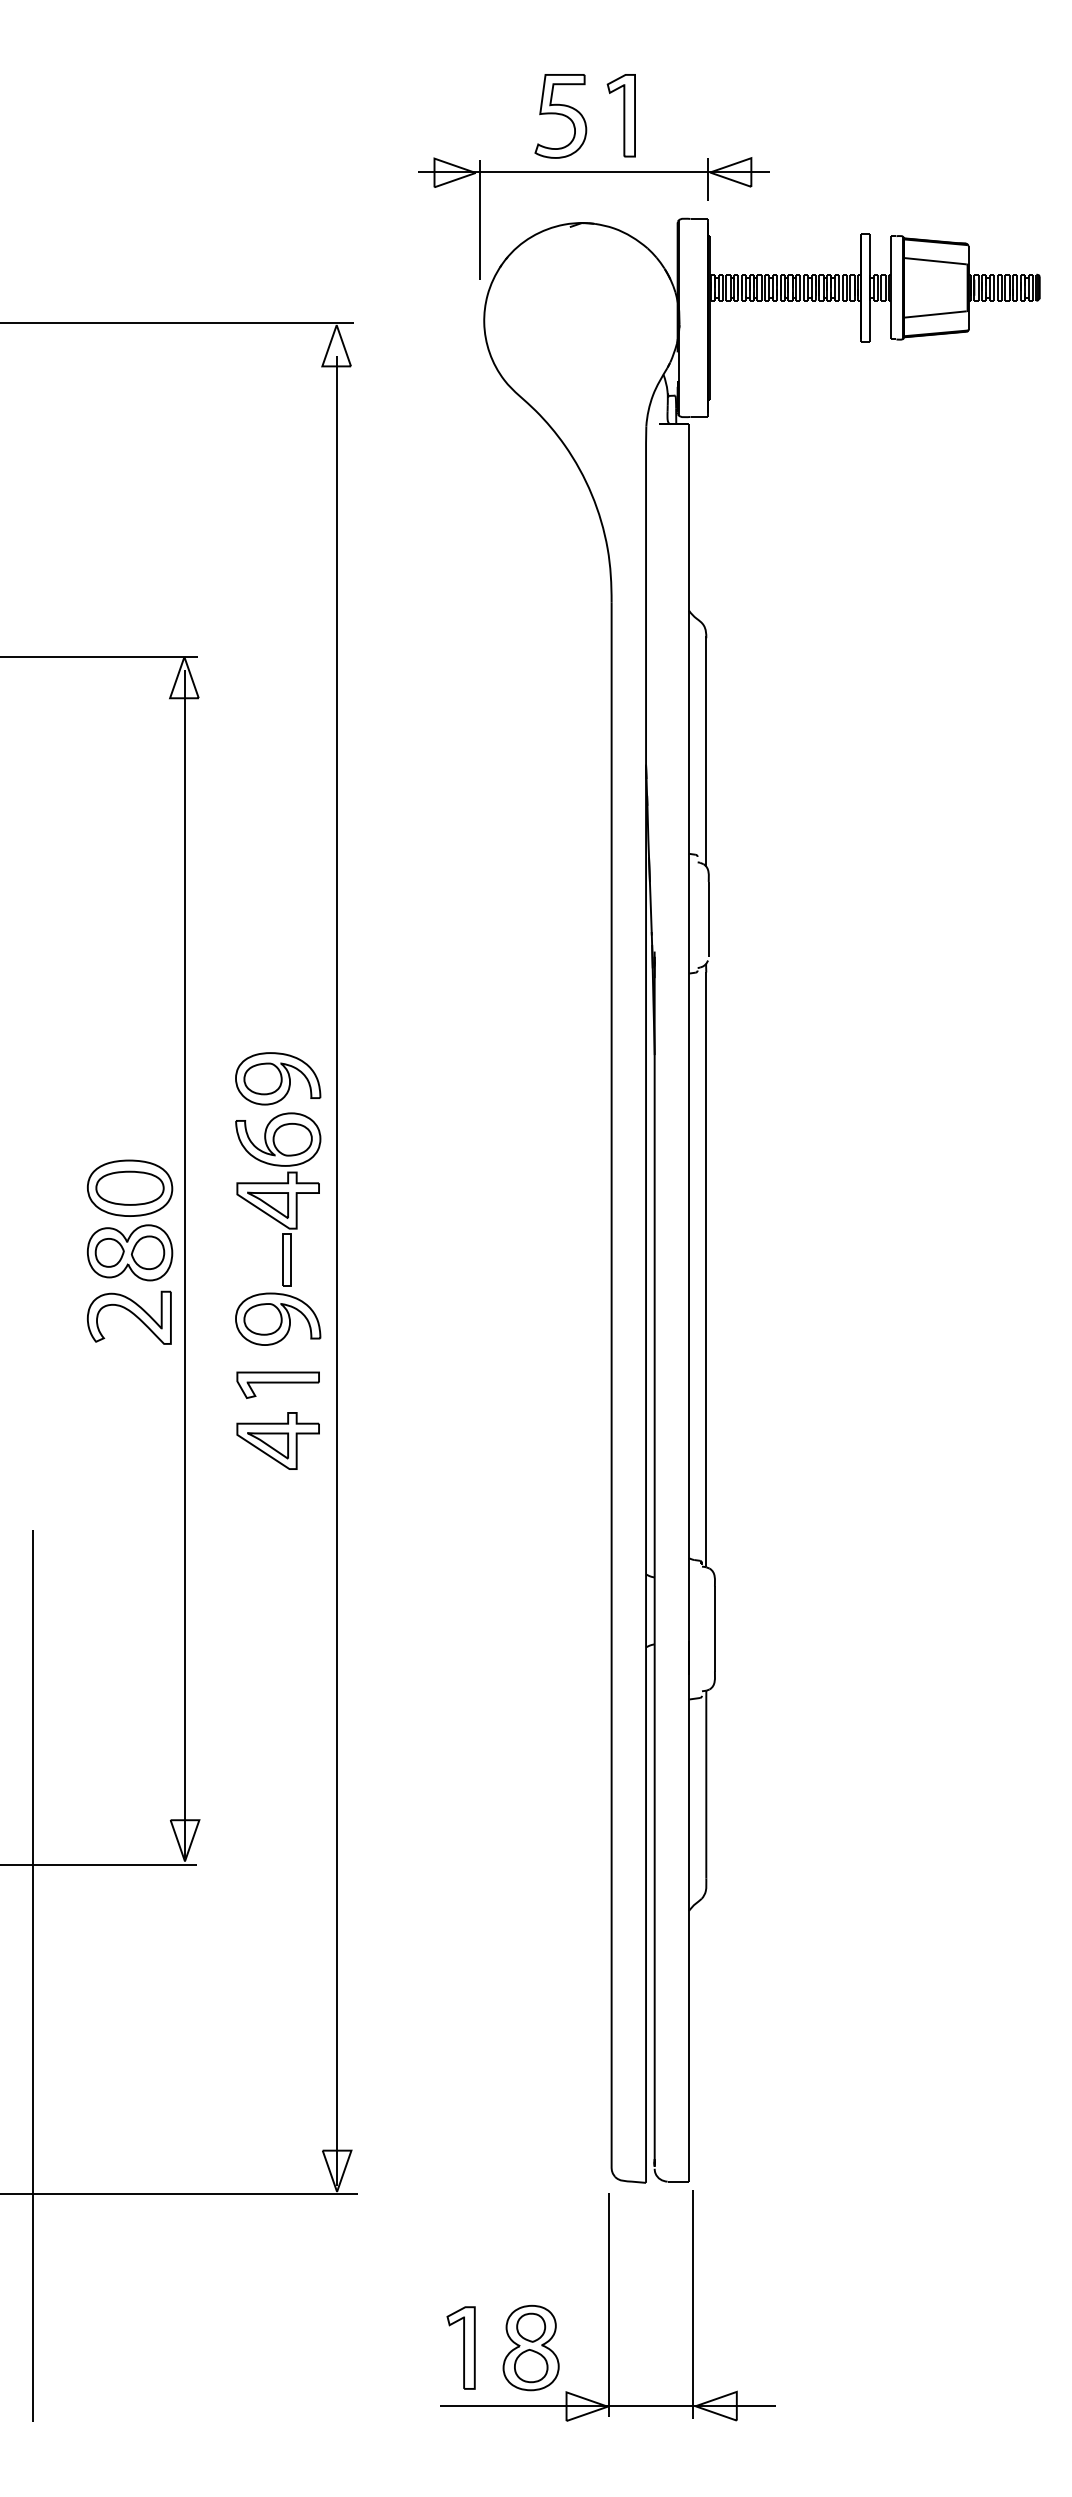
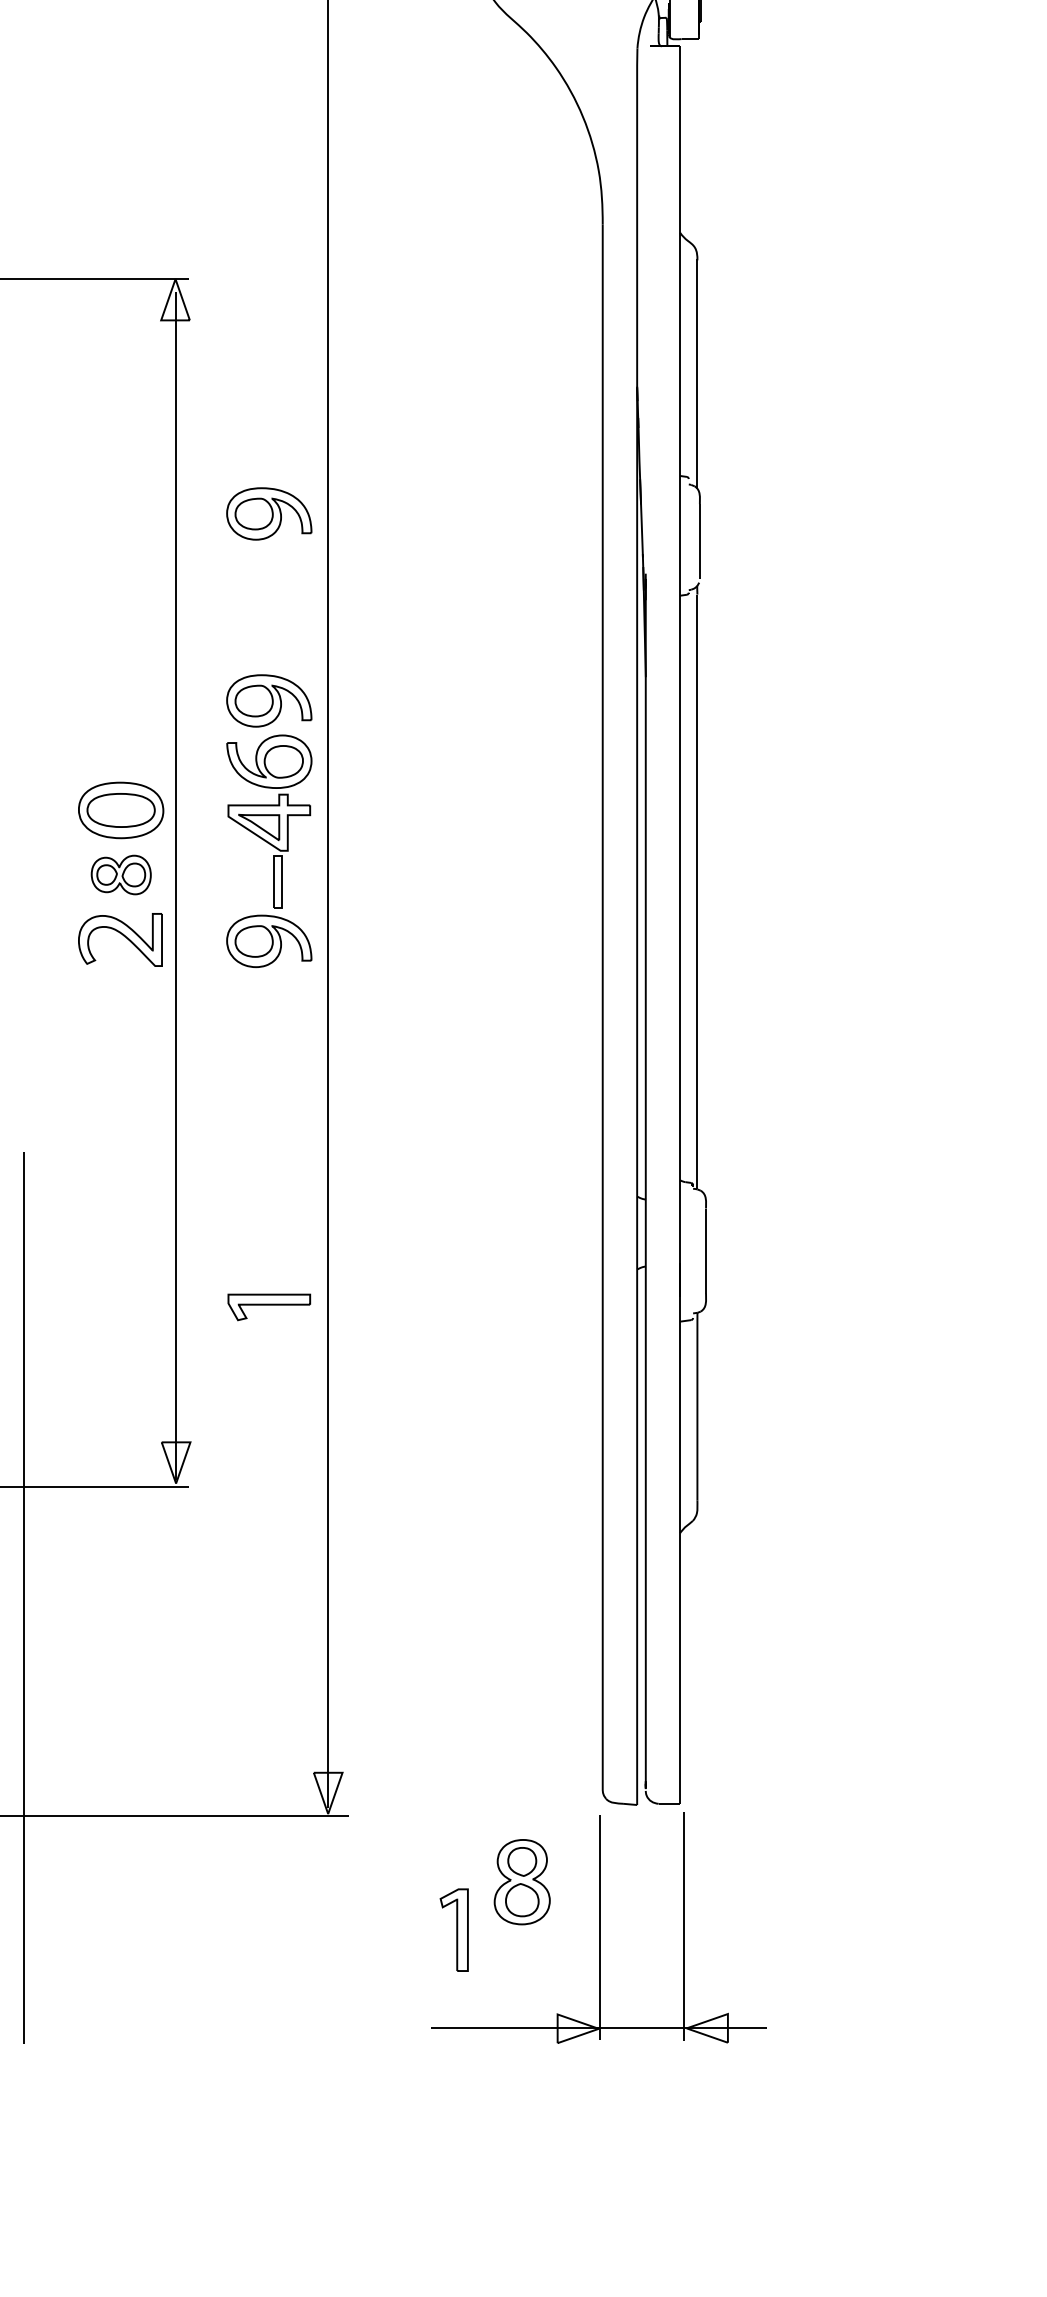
part: (278, 891) -> (269, 513), added
part: (130, 1252) -> (121, 874), size x0.7
part: (277, 1384) -> (268, 1306), moved
part: (277, 1440) -> (268, 1062), removed
part: (460, 2347) -> (453, 1929), moved
part: (530, 2348) -> (521, 1882), moved

